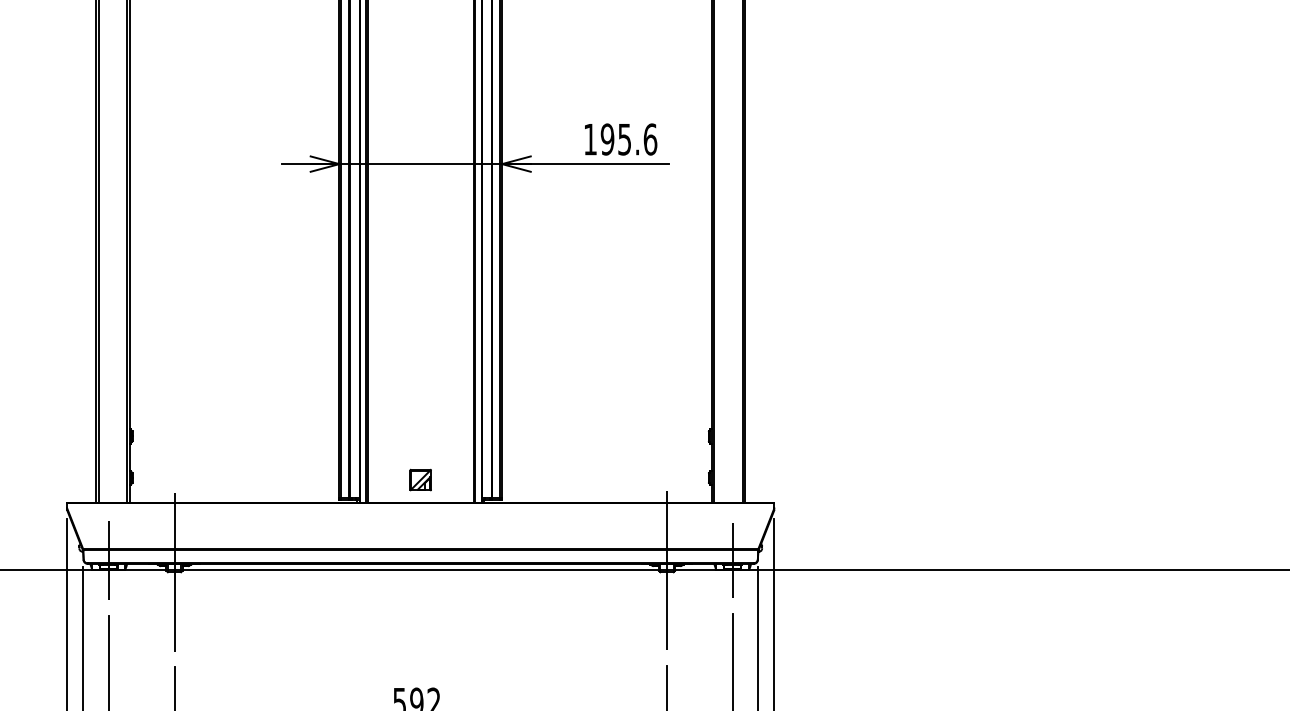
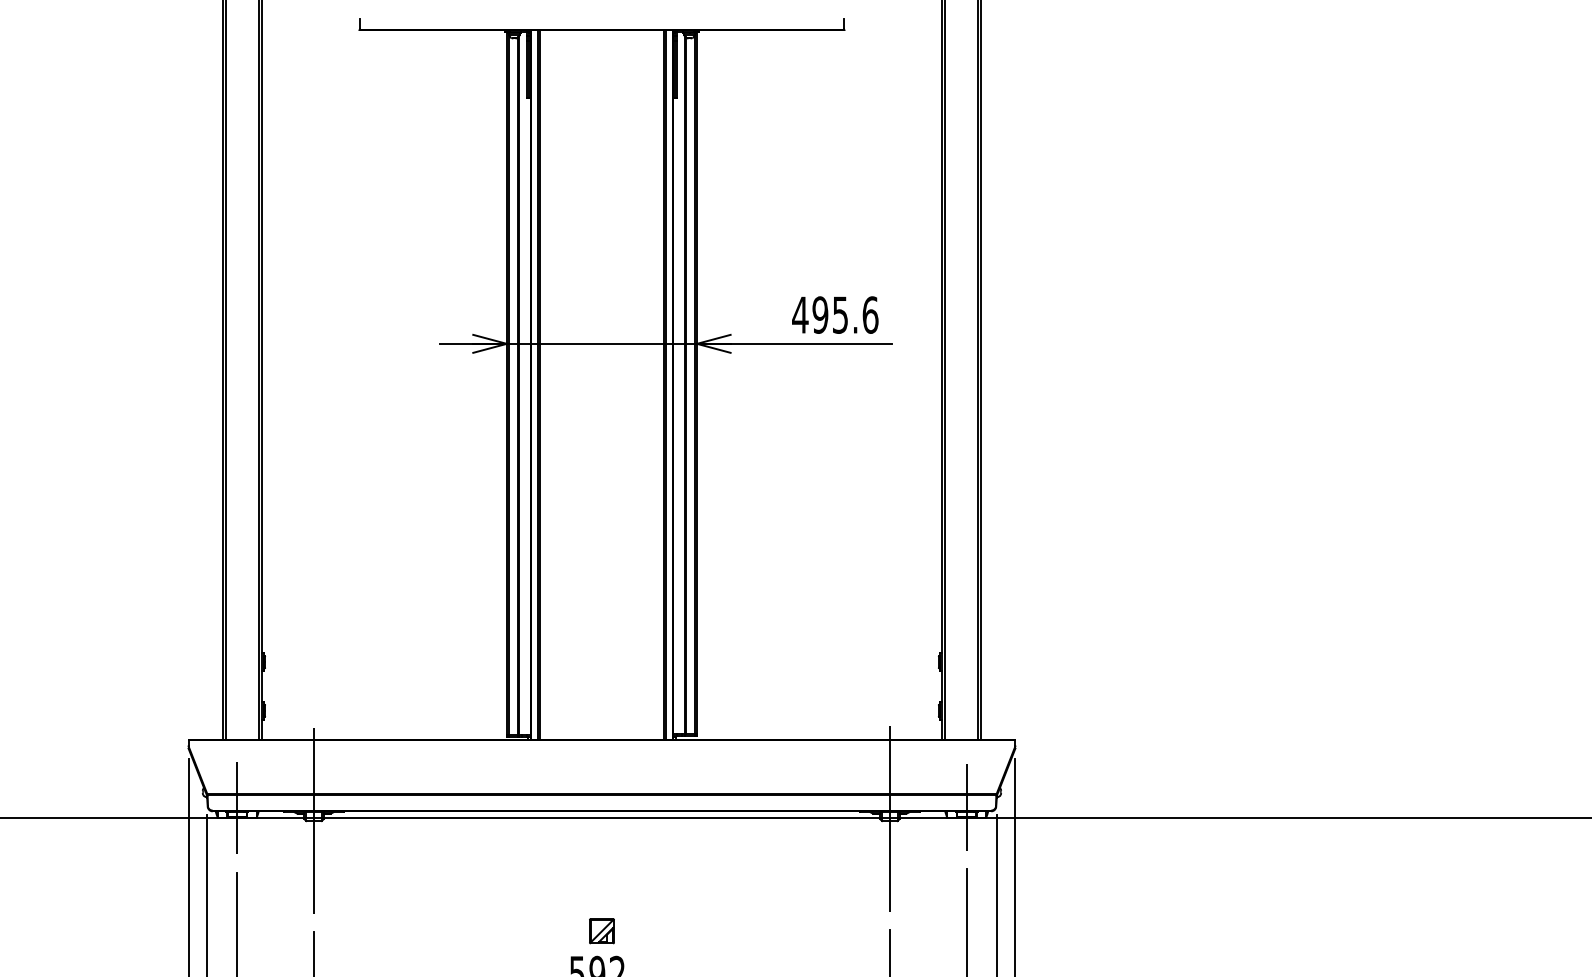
text: (590, 139) -> (800, 314), 195.6 -> 495.6
part: (420, 480) -> (601, 931), moved

